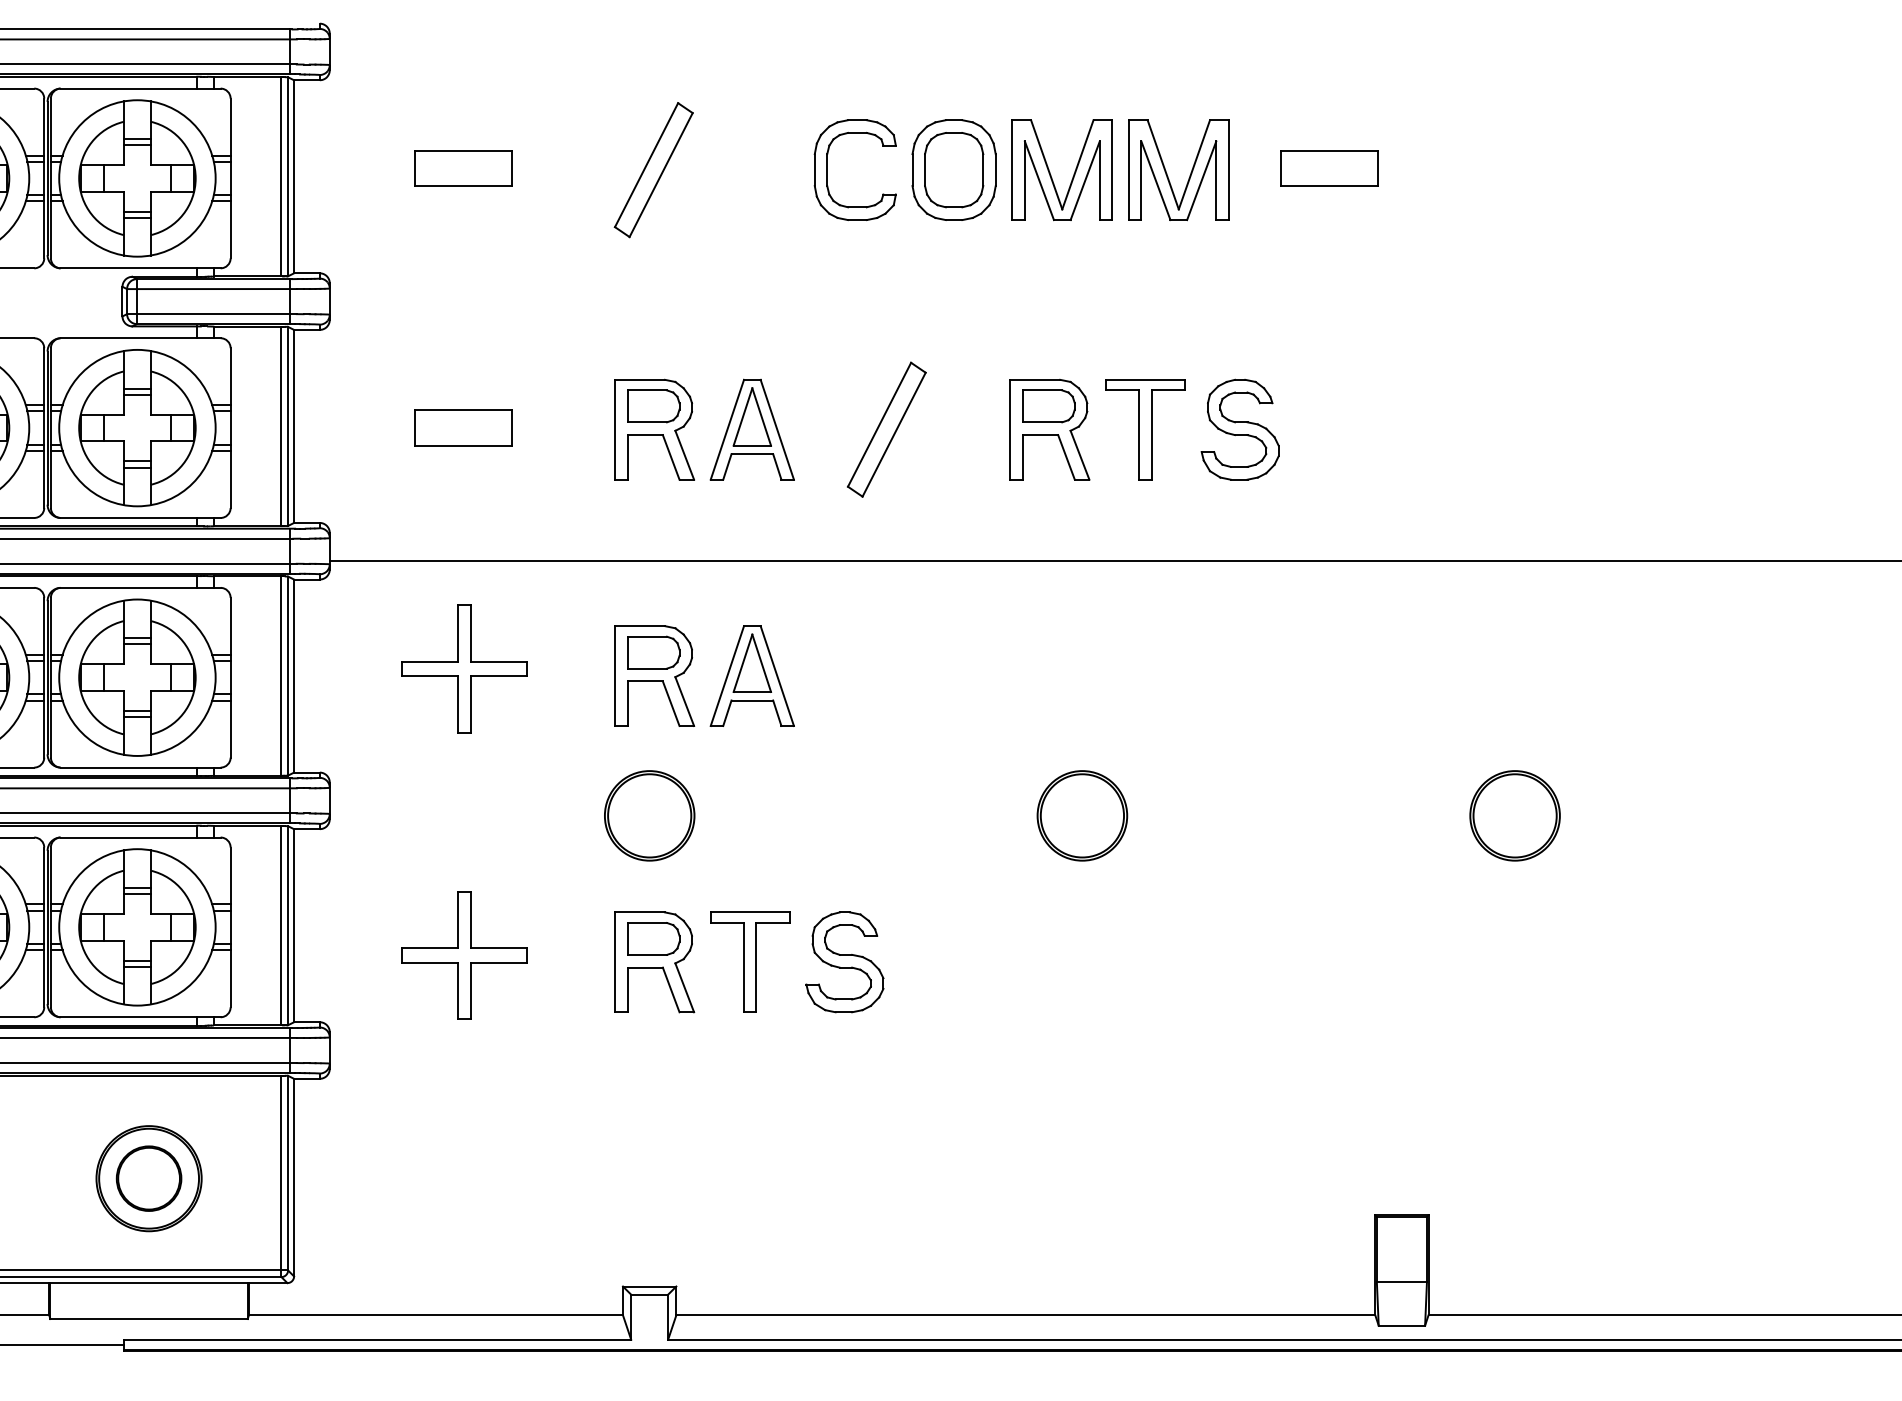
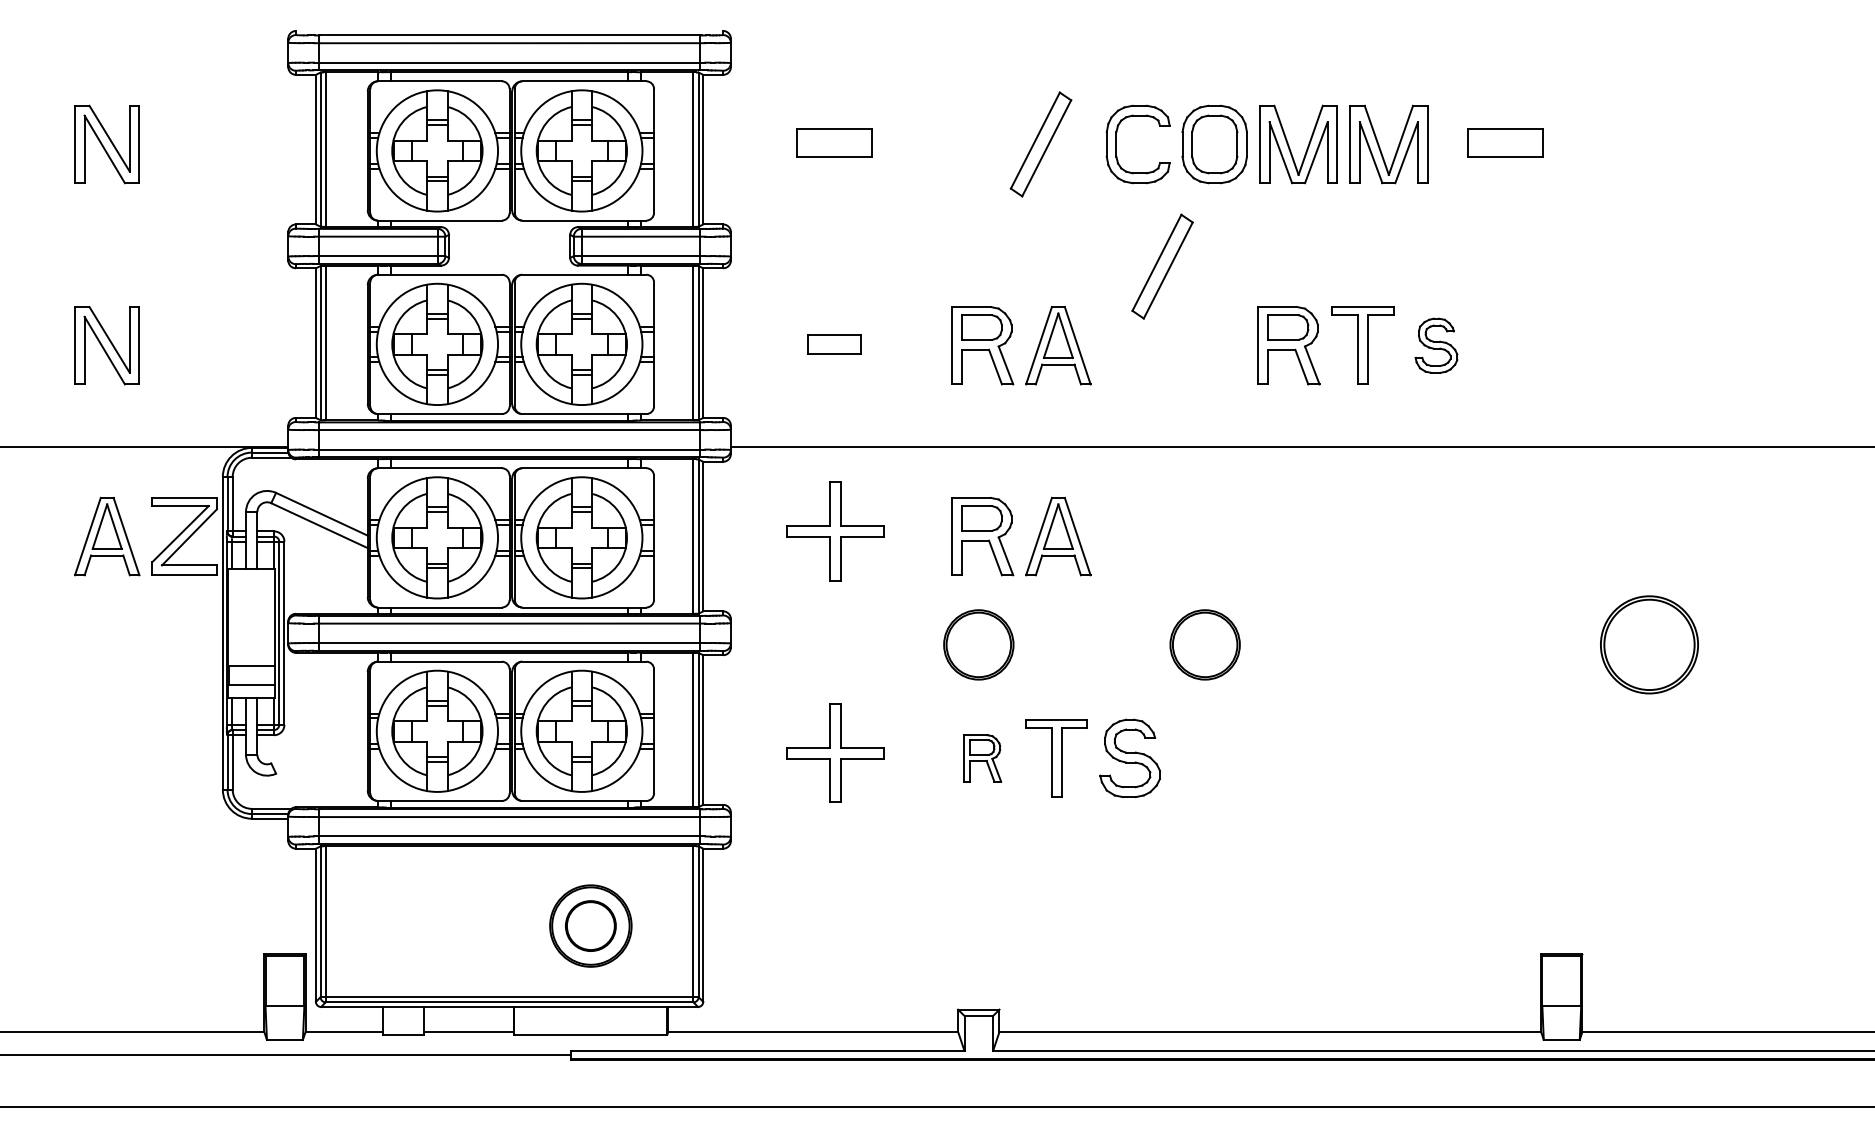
part: (653, 170) -> (1040, 144), moved
part: (463, 428) -> (834, 344), size x0.7
part: (886, 429) -> (1162, 266), moved
part: (1240, 429) -> (1436, 345), size x0.7
part: (1081, 815) -> (1204, 644), moved
part: (1515, 815) -> (1649, 644), size x1.4
part: (654, 962) -> (982, 758), size x0.6

